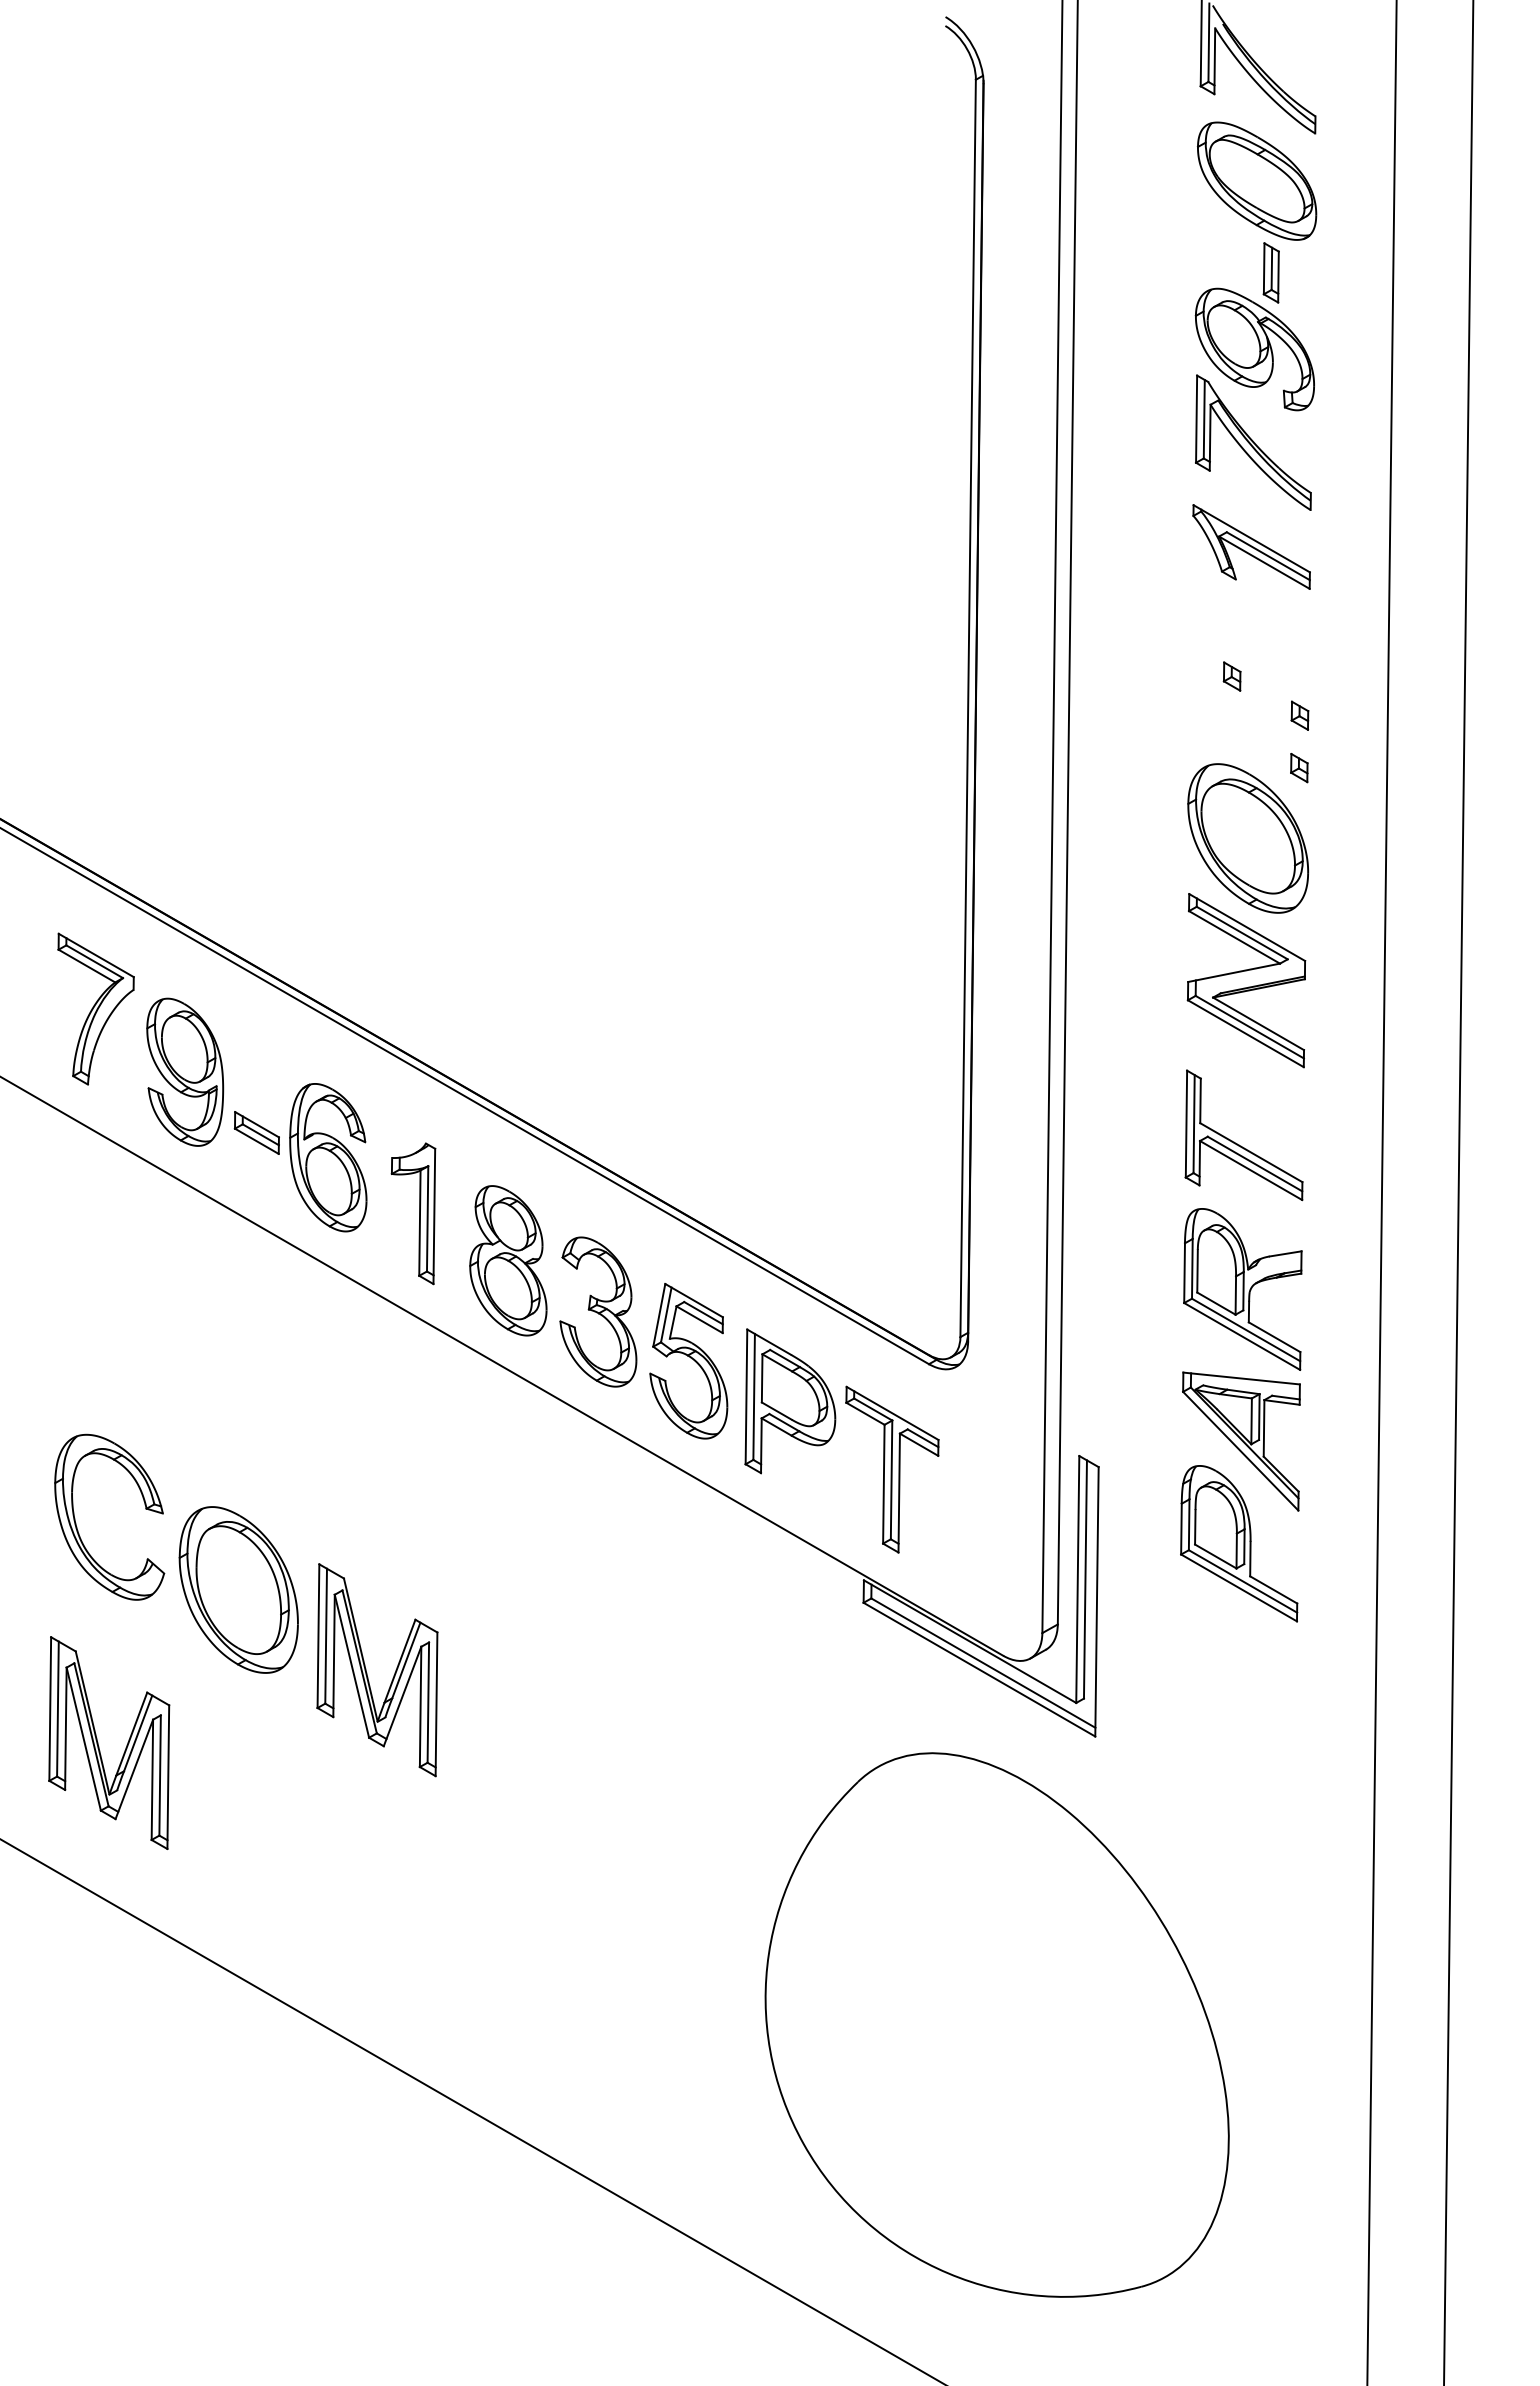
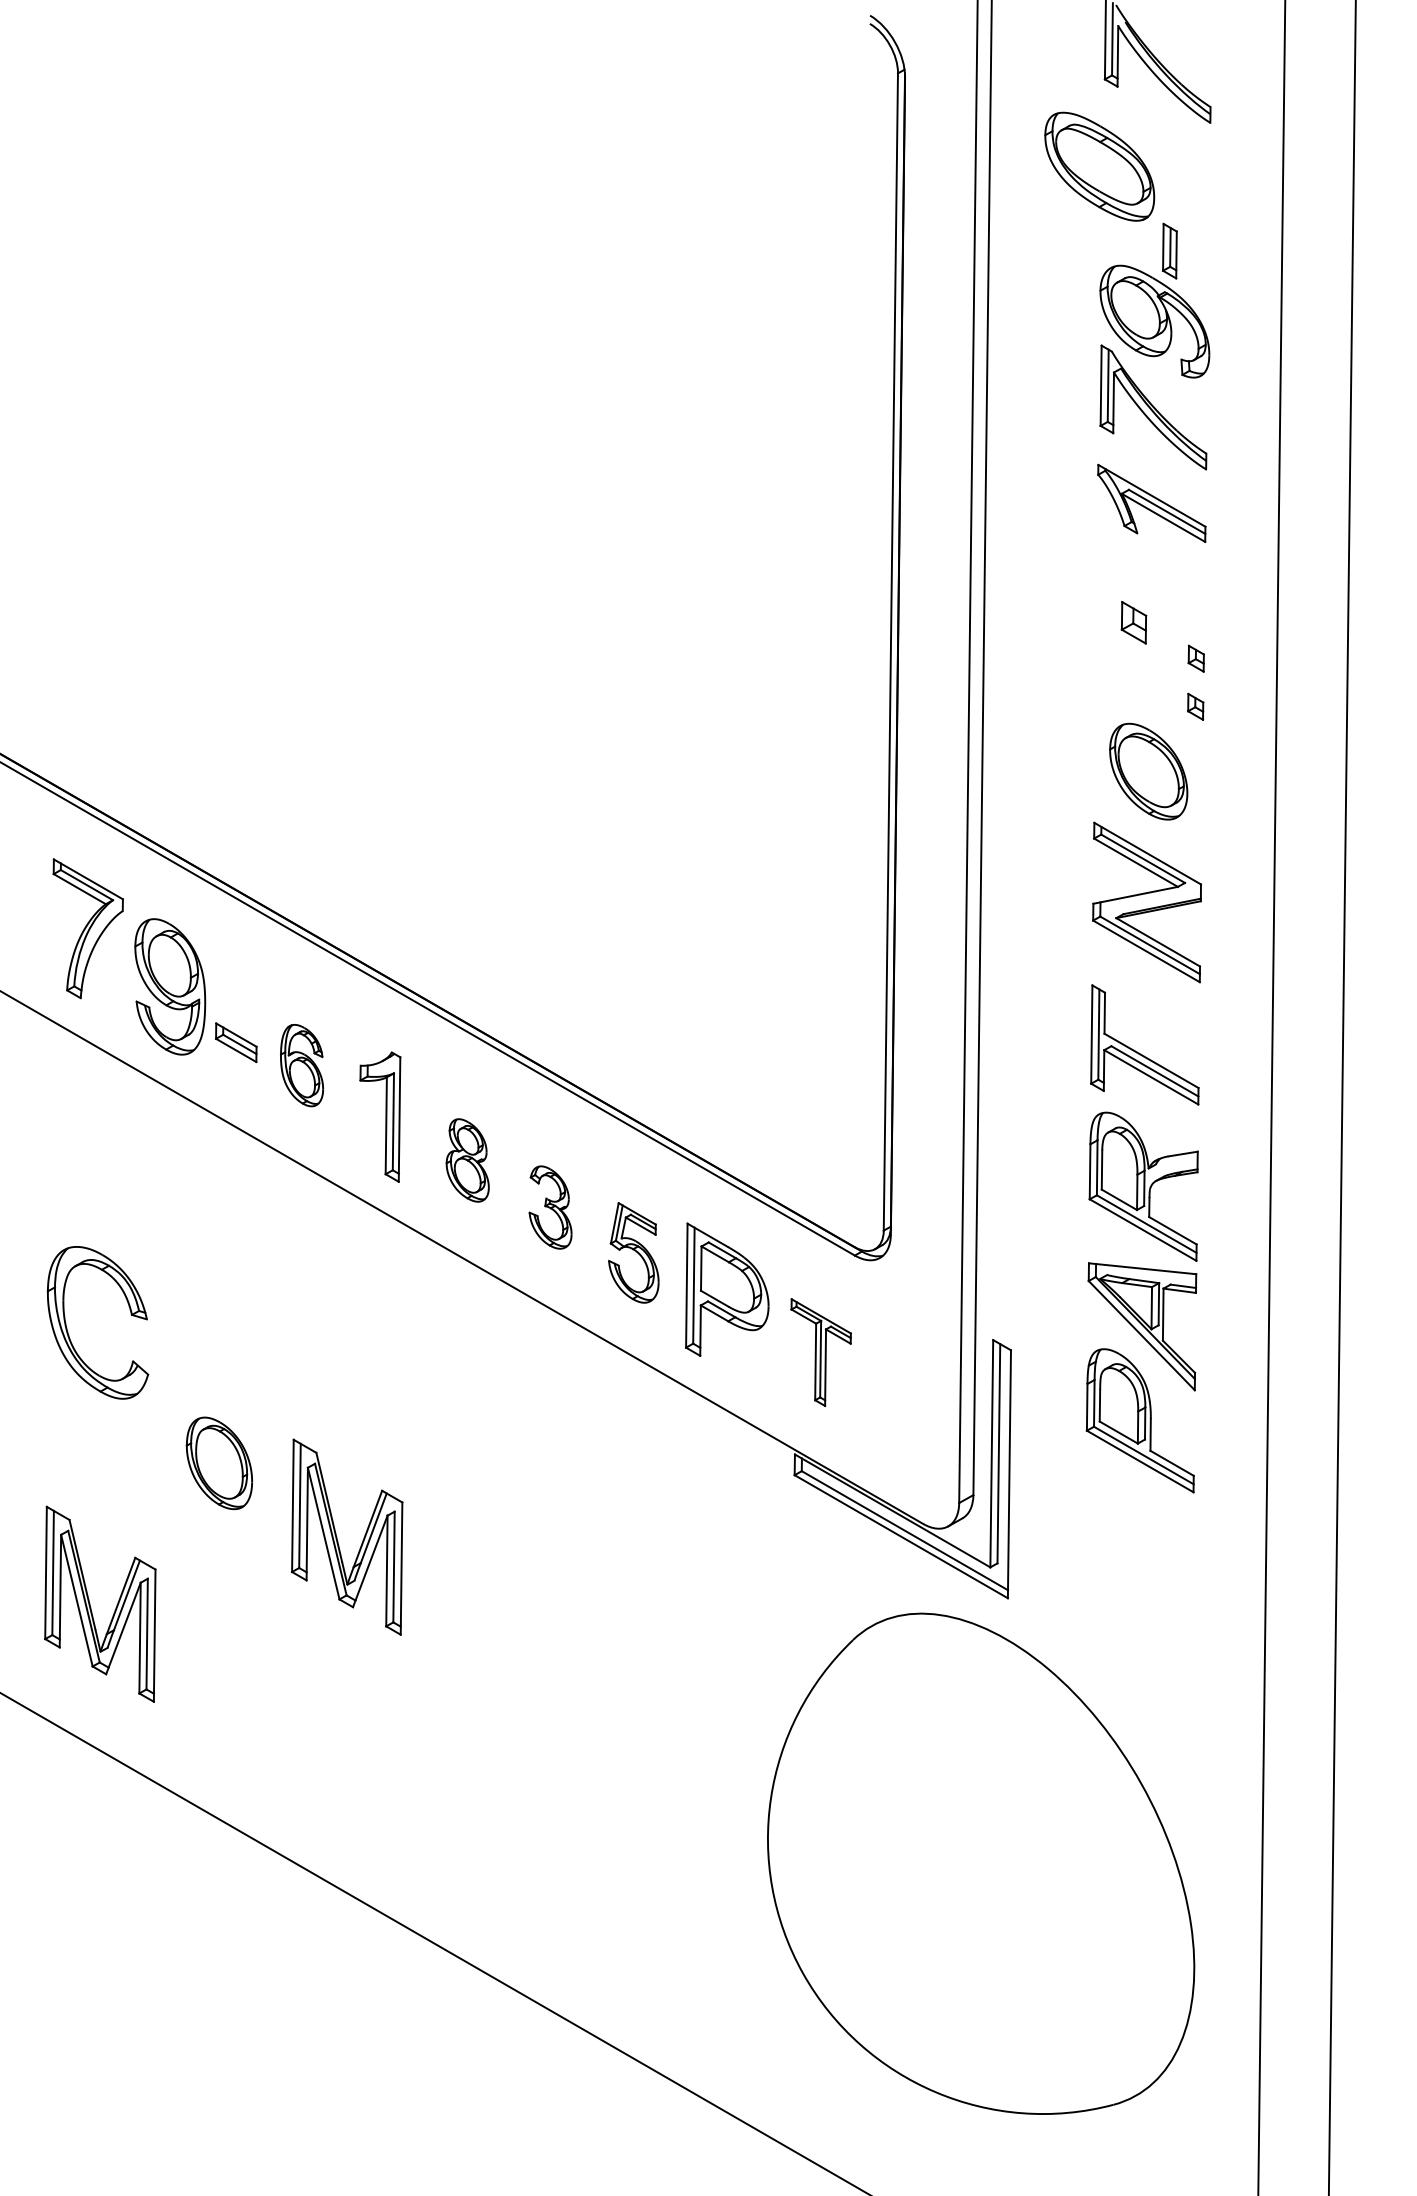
part: (1257, 180) -> (1100, 166), moved
part: (1231, 676) -> (1133, 622), size x1.6
part: (1248, 838) -> (1148, 771), size x0.7
part: (328, 1157) -> (302, 1065), size x0.6
part: (508, 1260) -> (467, 1160), size x0.6
part: (598, 1311) -> (550, 1207), size x0.6
part: (688, 1361) -> (633, 1253), size x0.7
part: (892, 1469) -> (821, 1352), size x0.7
part: (76, 1523) -> (67, 1328), moved
part: (238, 1589) -> (219, 1462), size x0.6
part: (996, 2024) -> (980, 1863), moved

